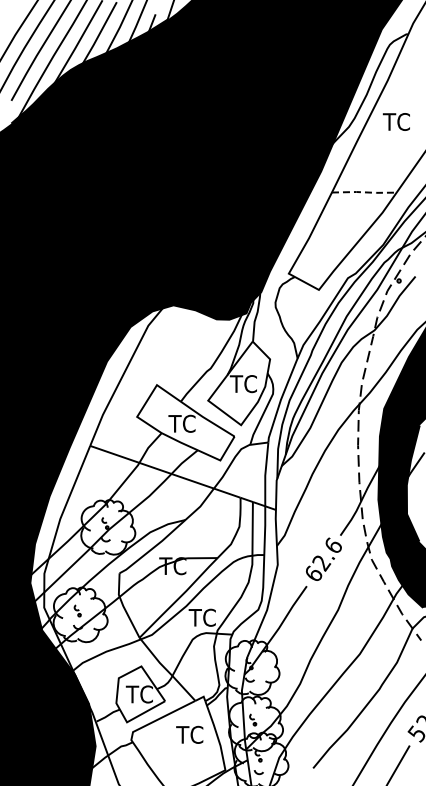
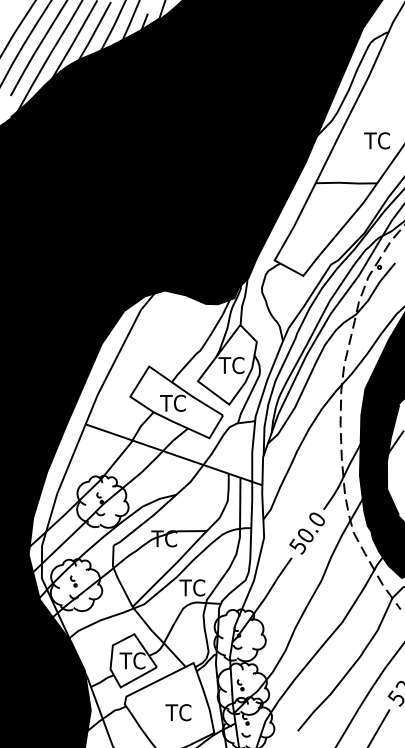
text: (395, 121) -> (376, 140), moved
line: (365, 192) -> (347, 183), dashed -> solid
text: (322, 559) -> (306, 532), 62.6 -> 50.0
text: (189, 734) -> (178, 712), moved

